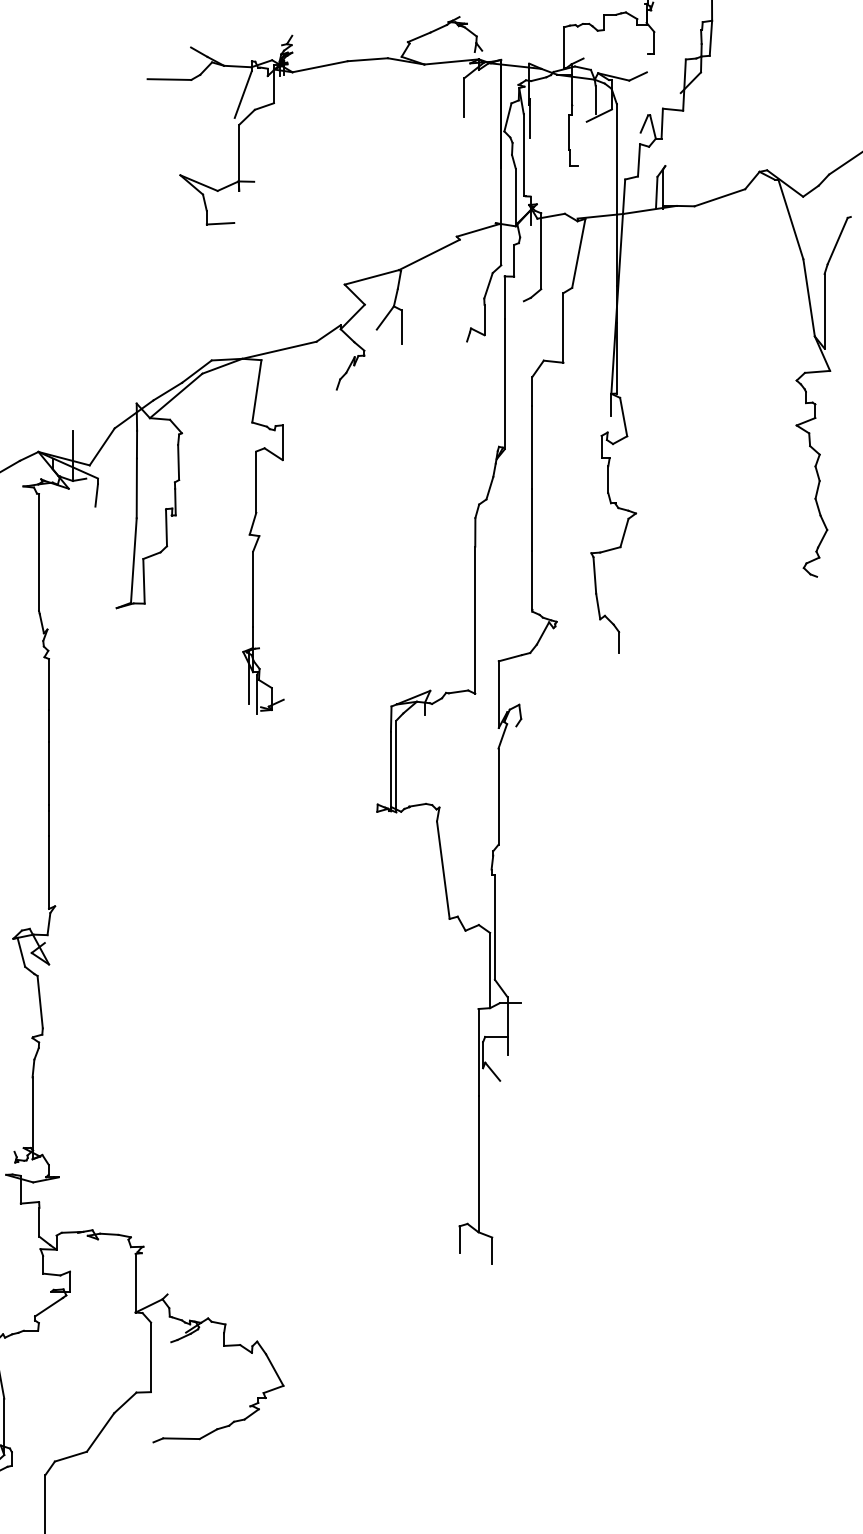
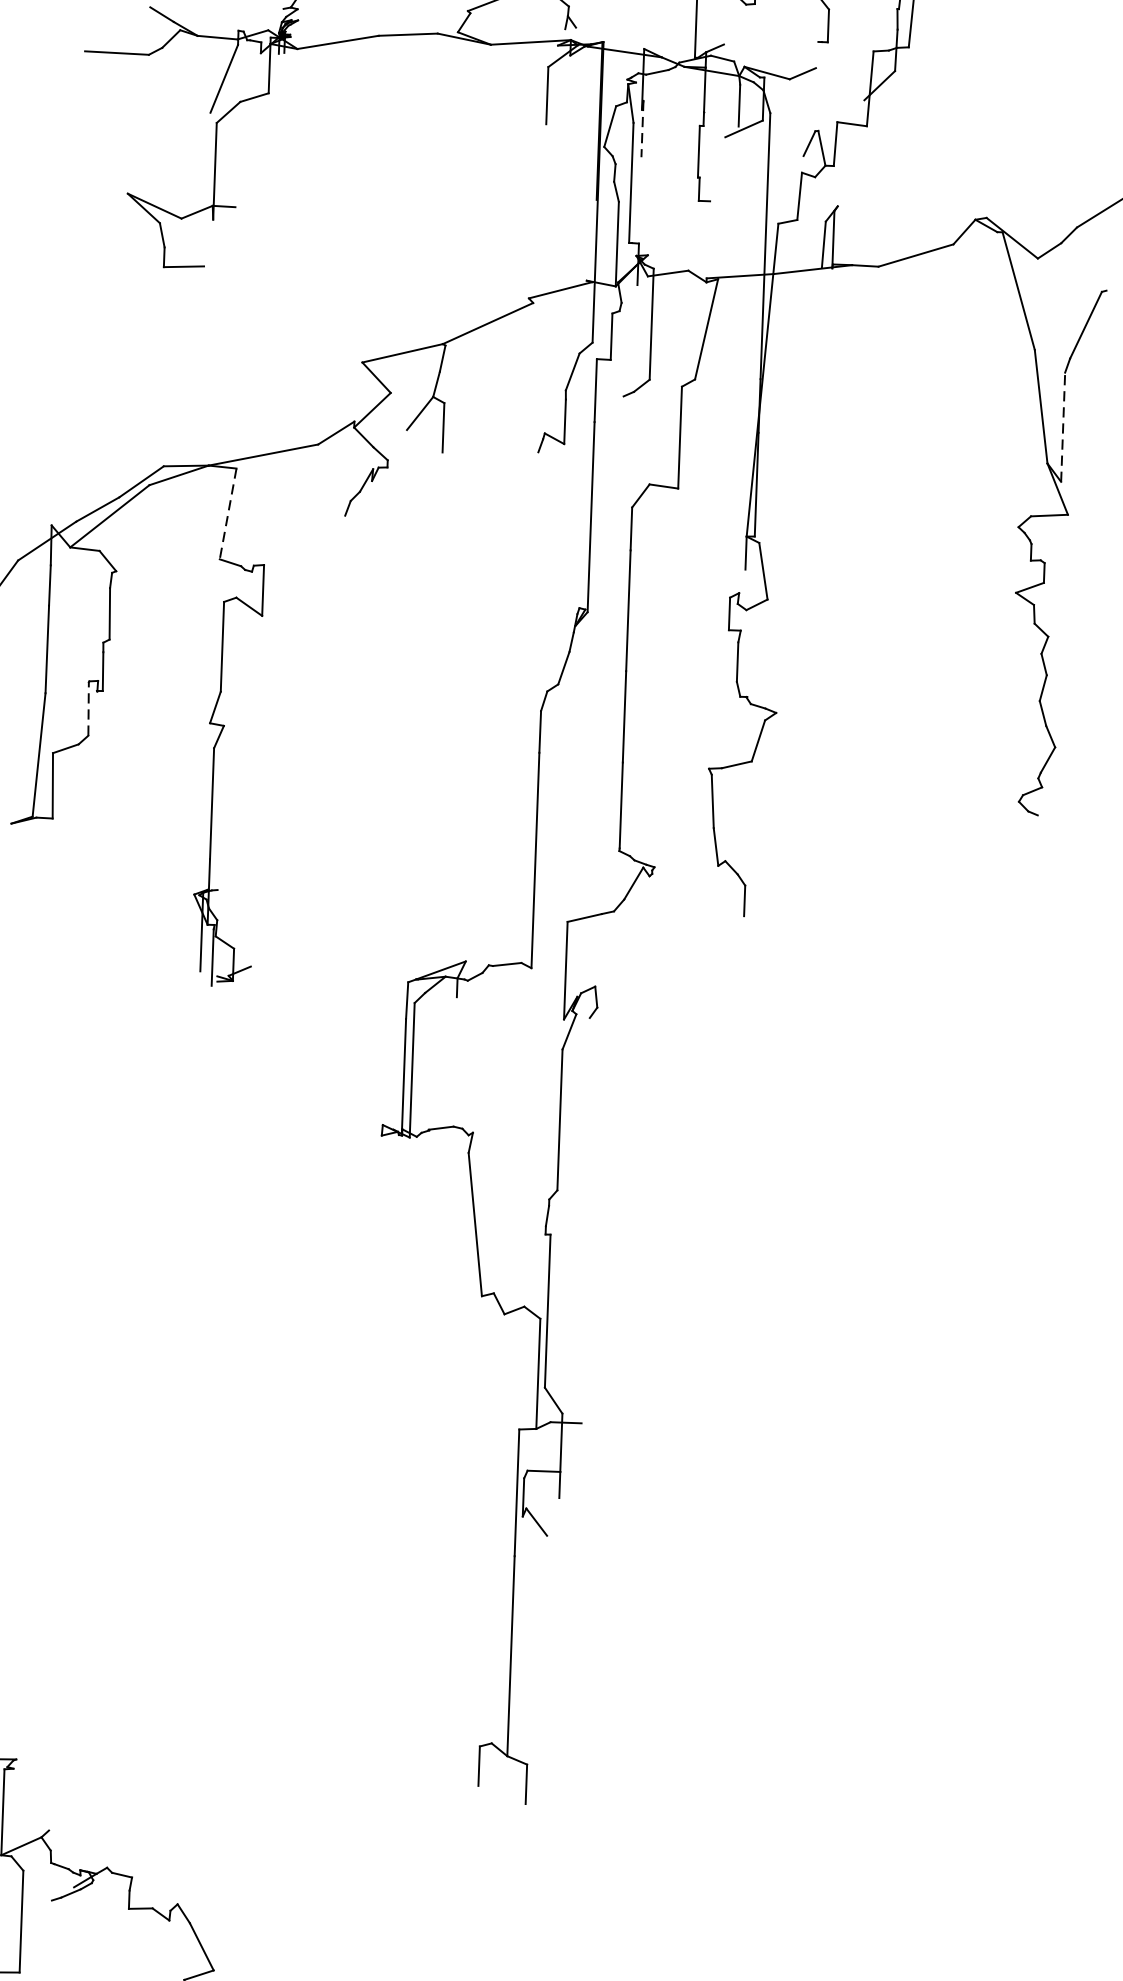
line: (530, 118) -> (643, 129), solid -> dashed
line: (824, 310) -> (1062, 426), solid -> dashed
line: (256, 391) -> (227, 514), solid -> dashed
line: (166, 527) -> (88, 708), solid -> dashed

